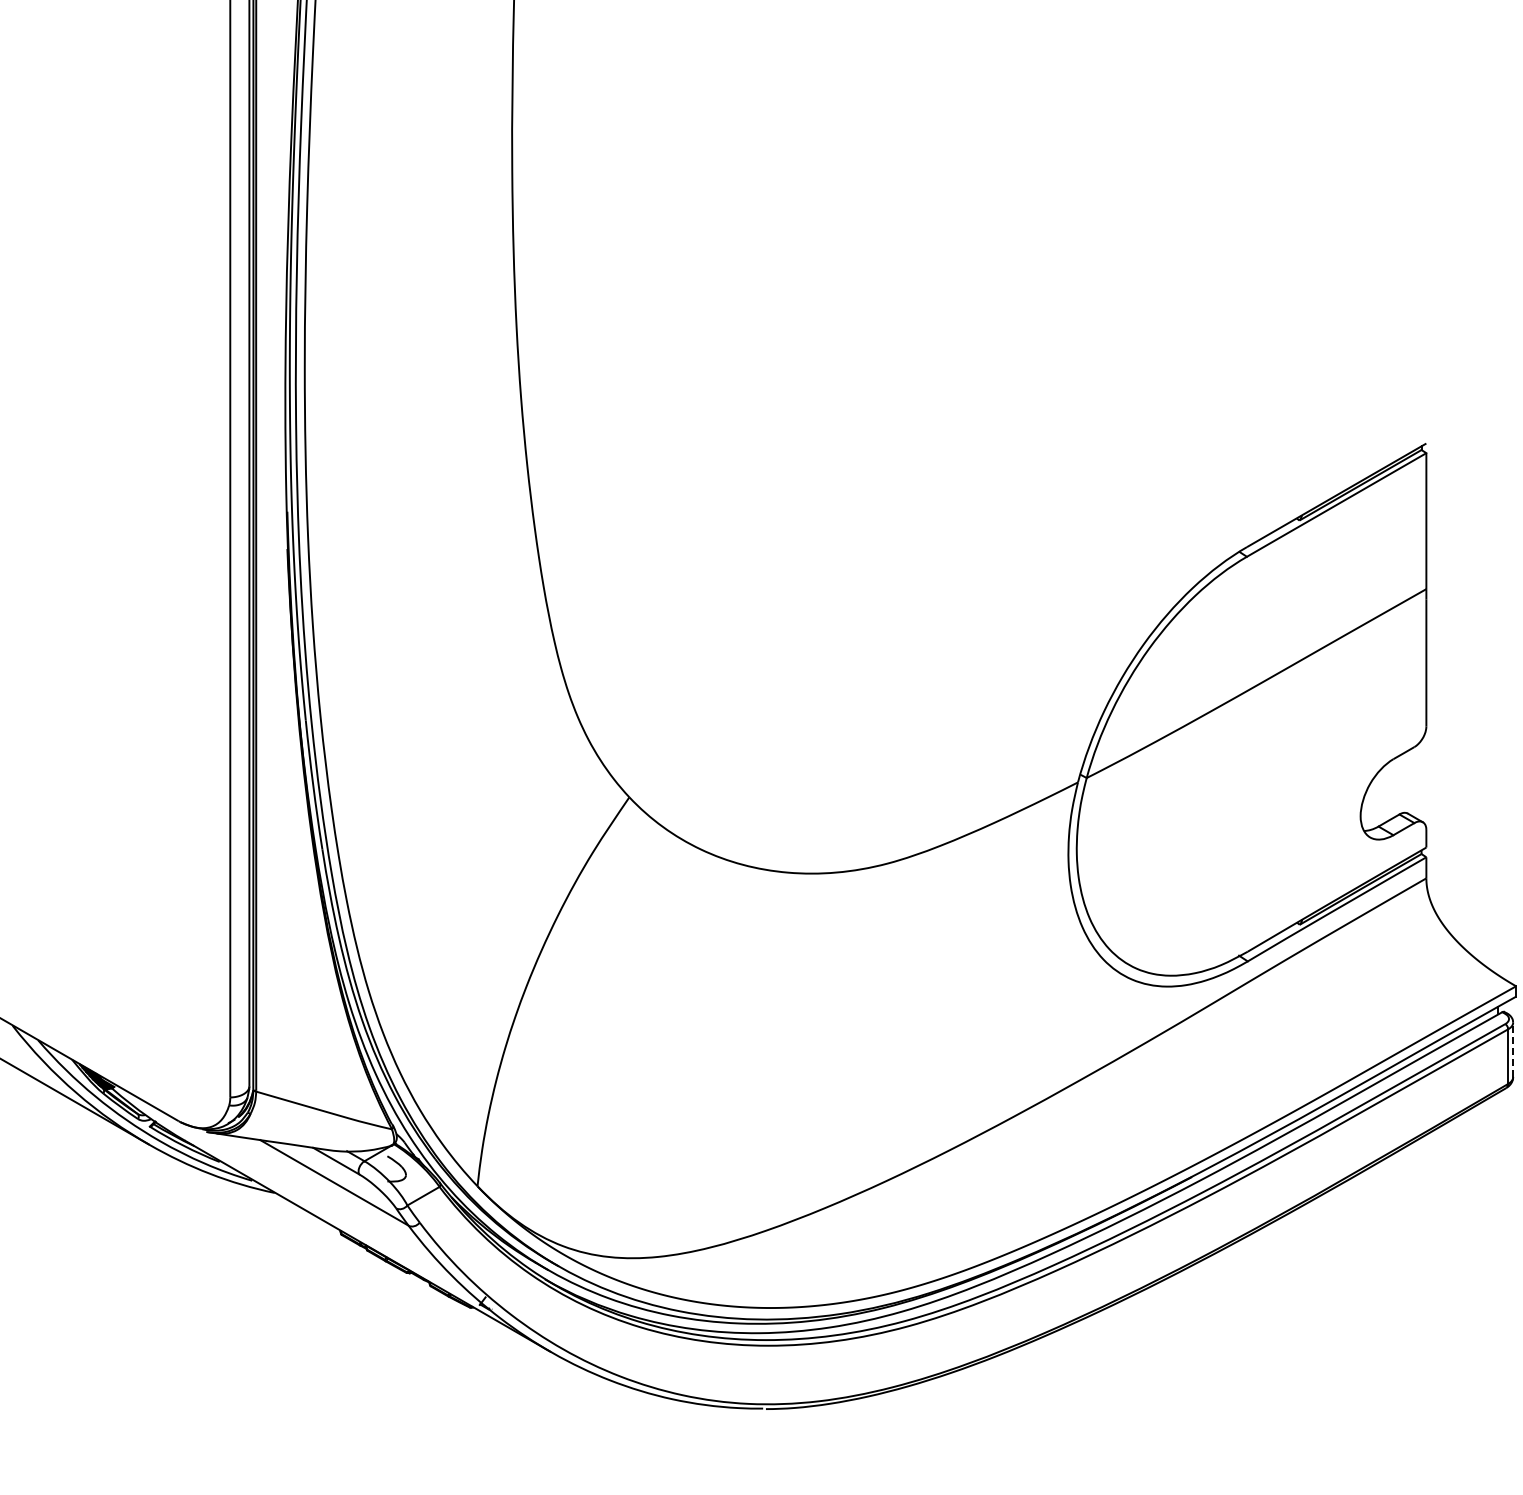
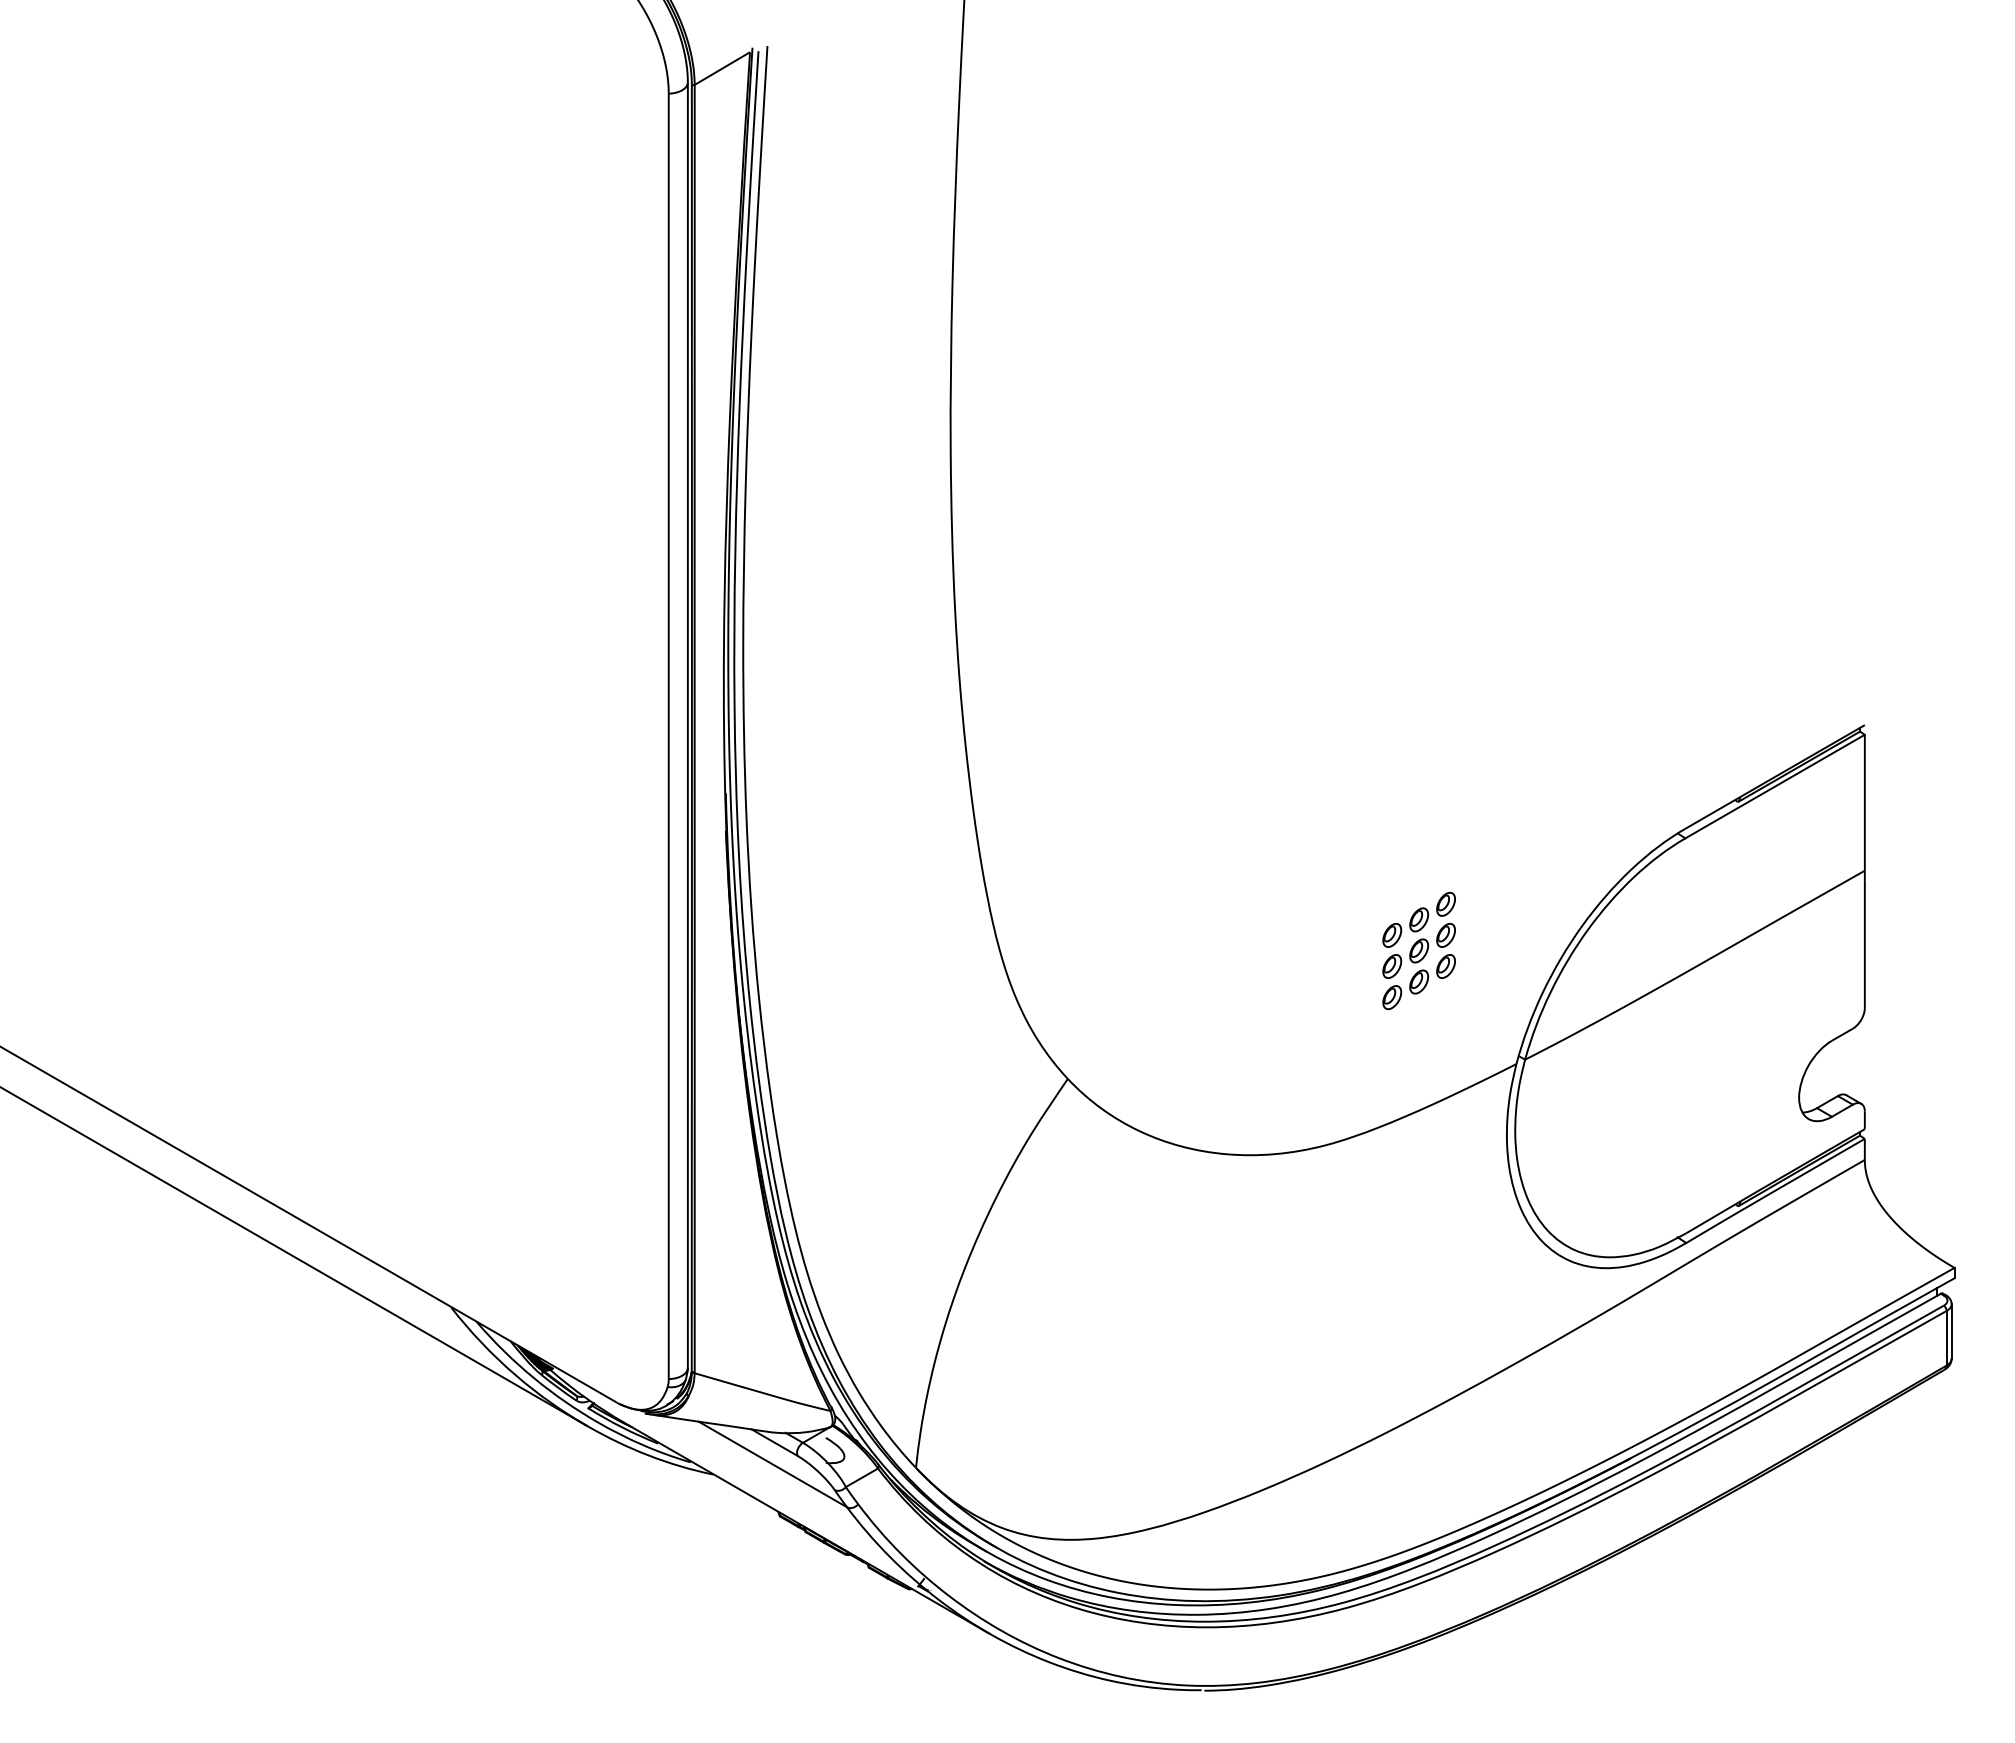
part: (980, 668) -> (1418, 950), added
line: (1513, 1048) -> (1951, 1330), dashed -> solid

